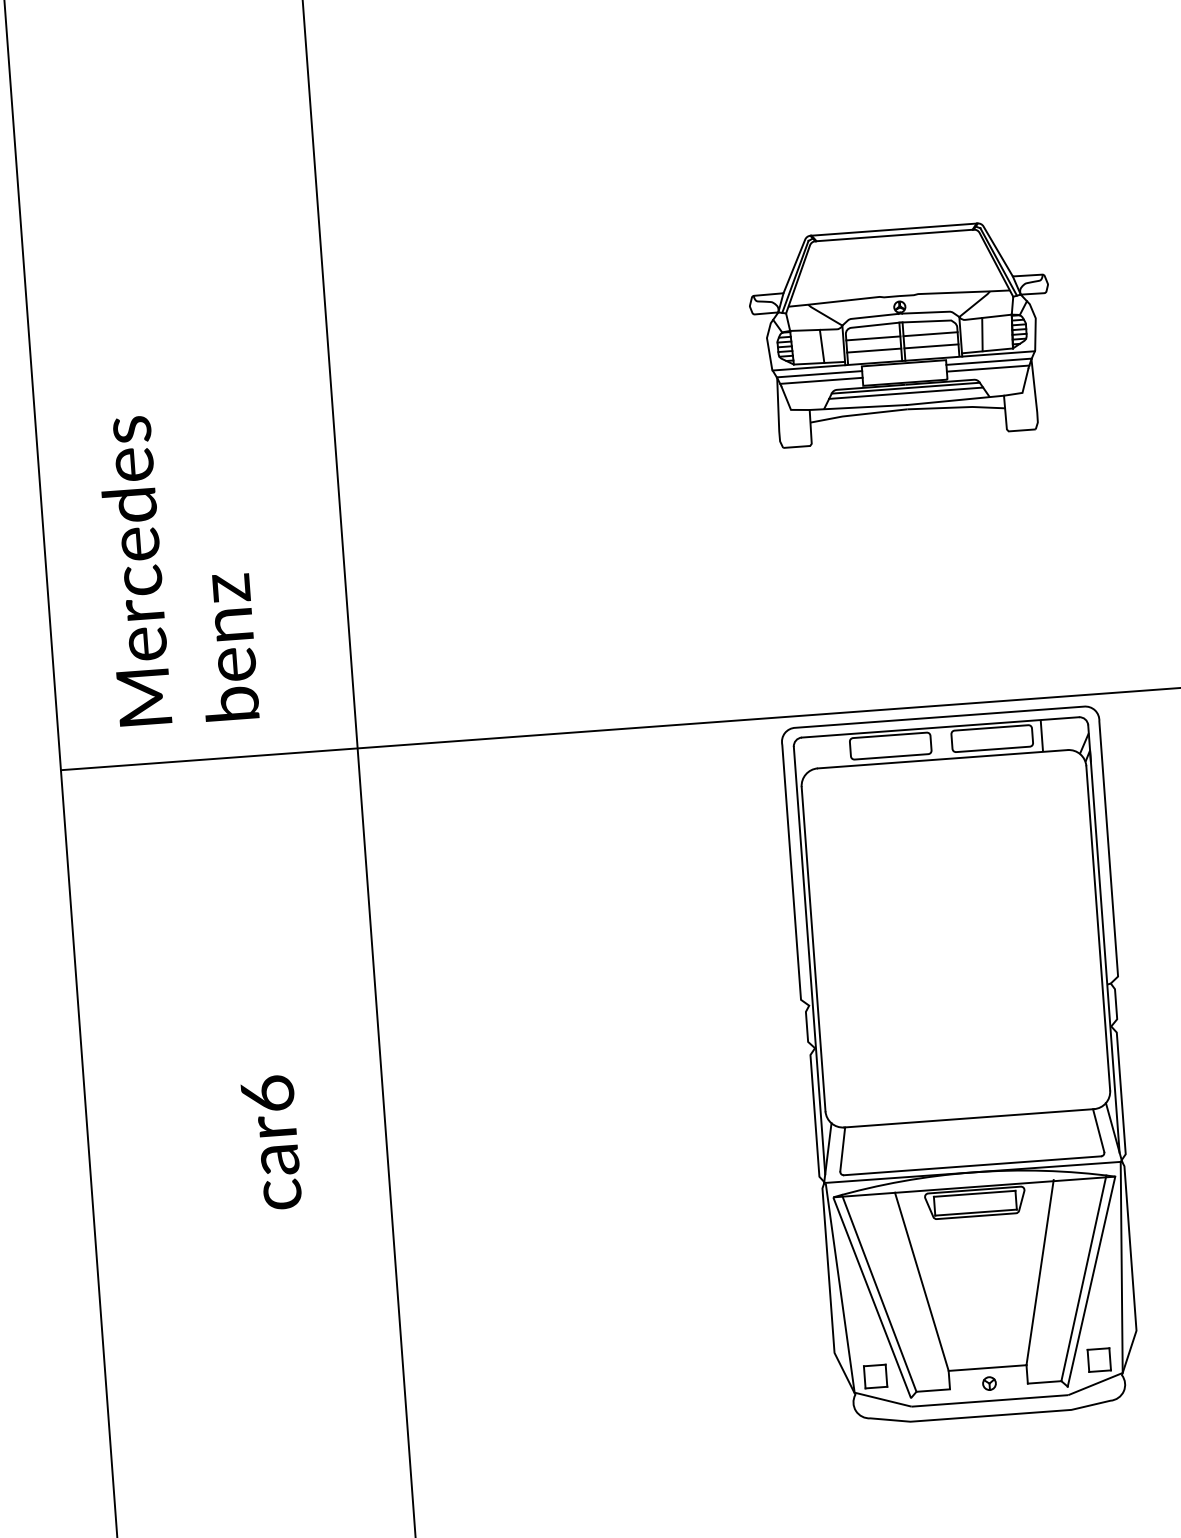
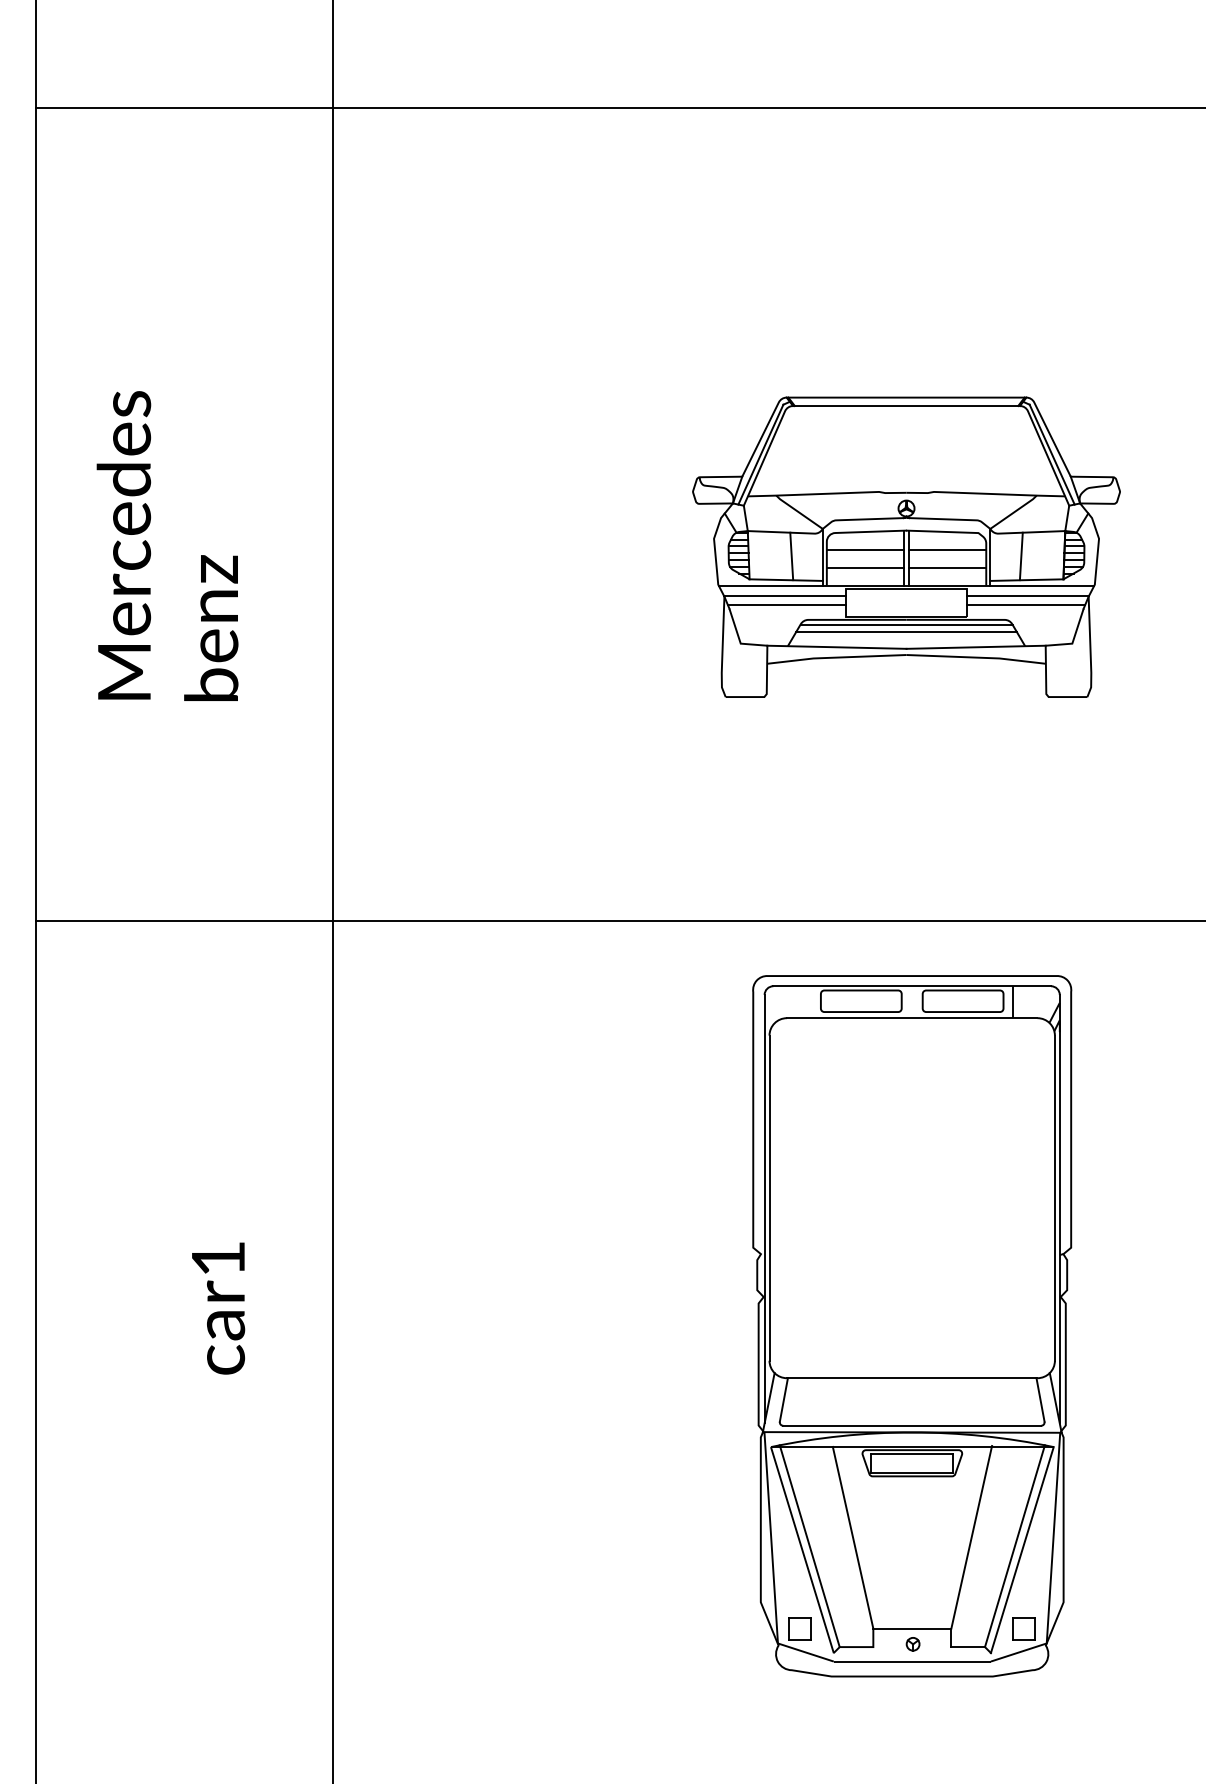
part: (901, 333) -> (906, 546), size x1.43
text: (177, 568) -> (167, 545), moved
part: (965, 1066) -> (912, 1326), moved
text: (267, 1092) -> (218, 1257), car6 -> car1

